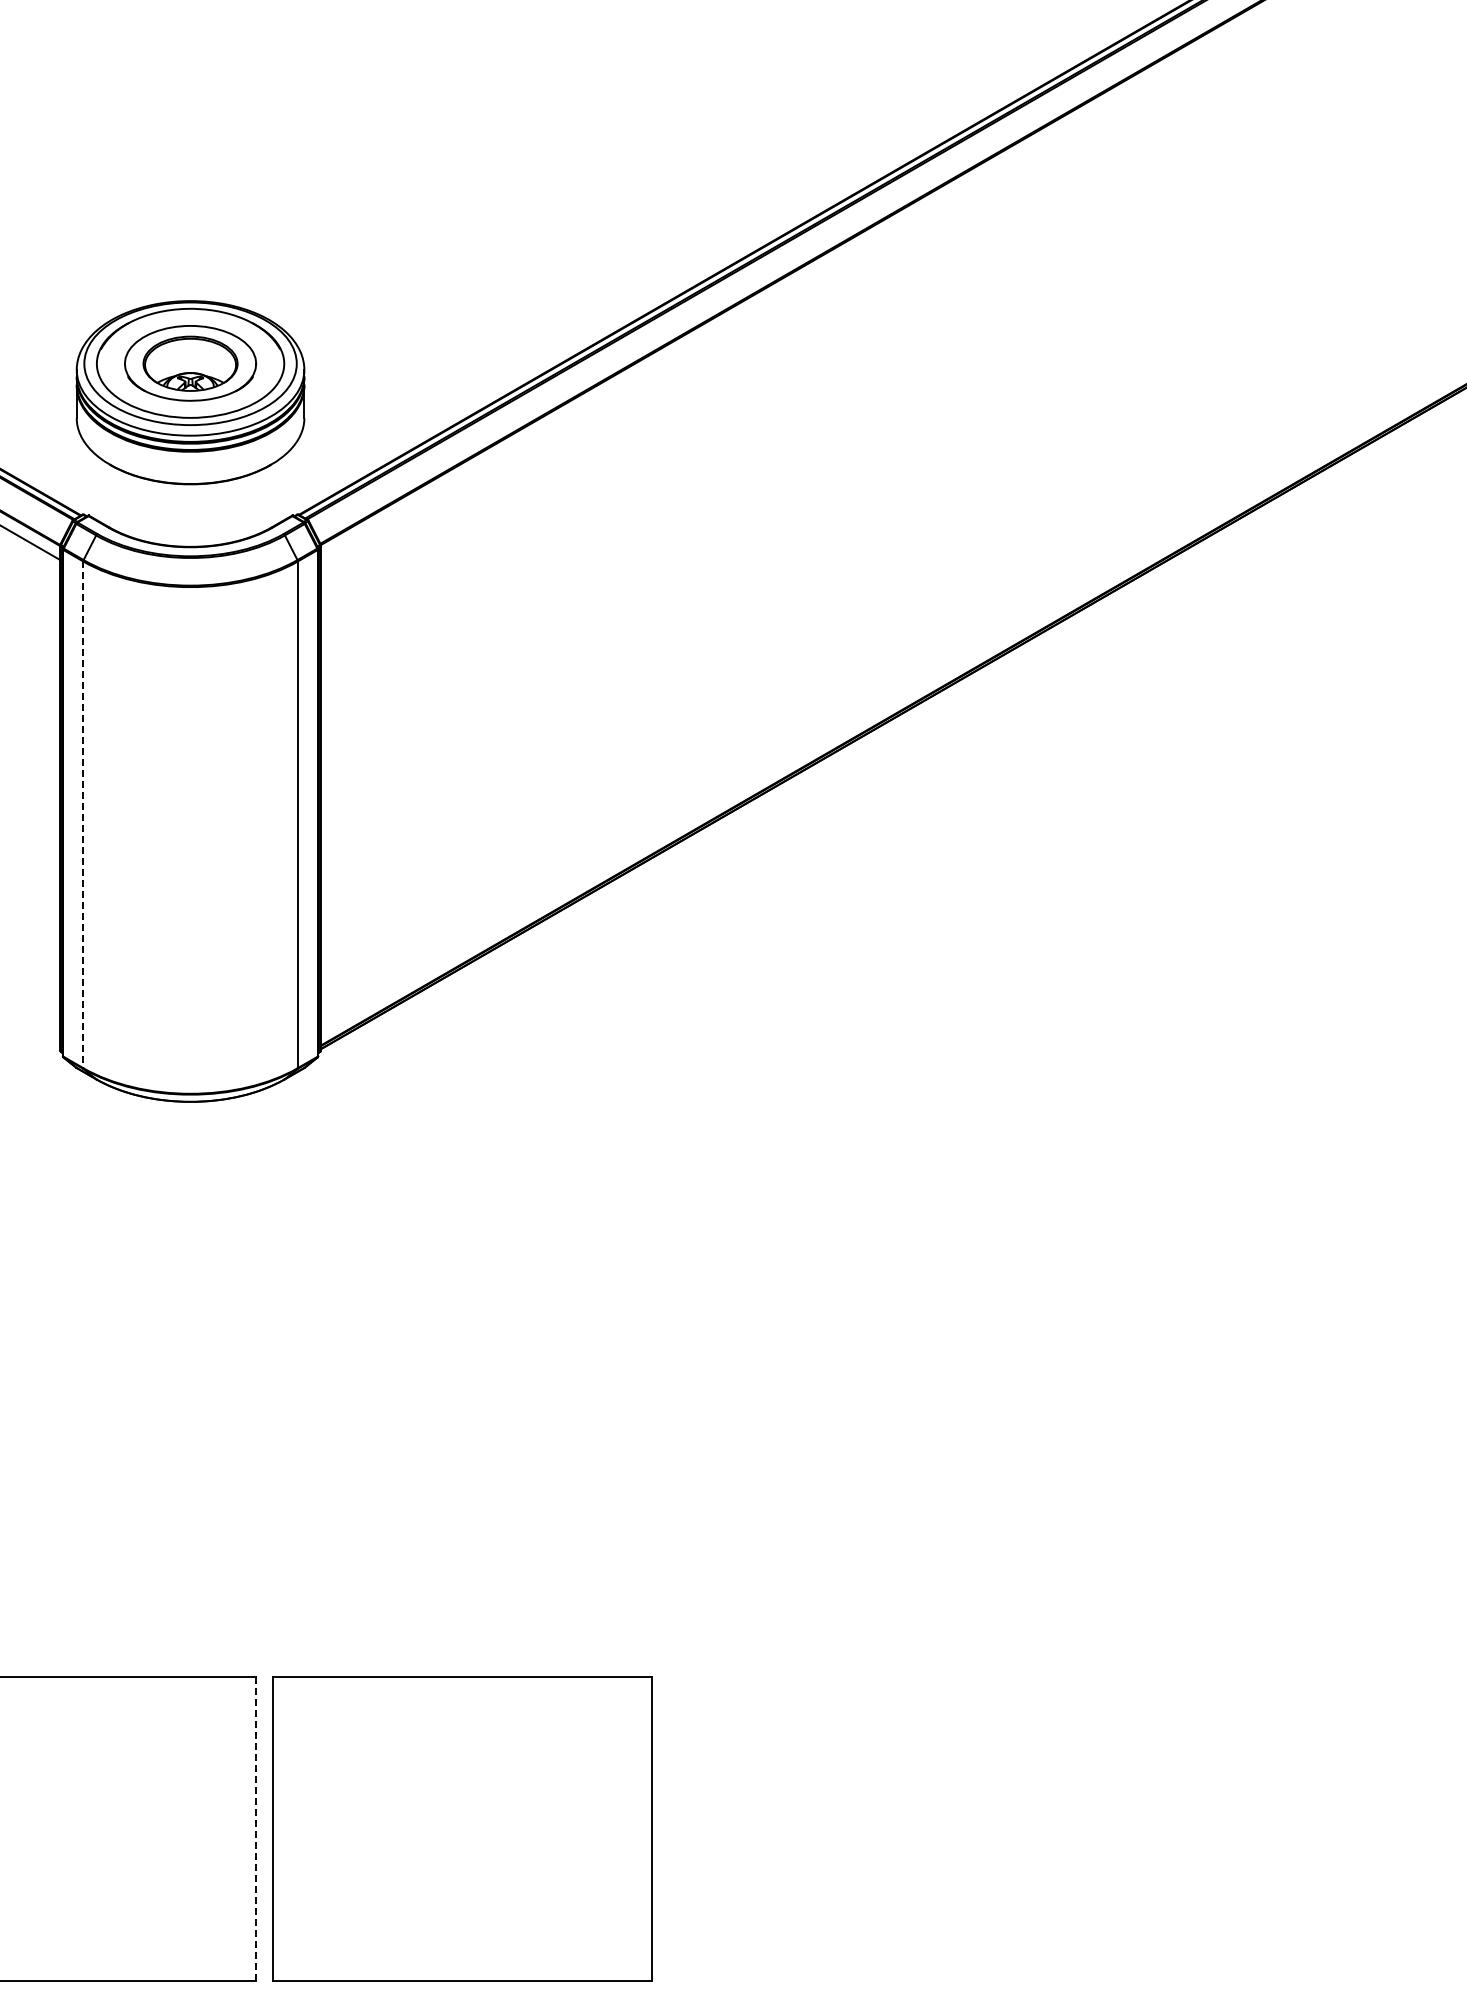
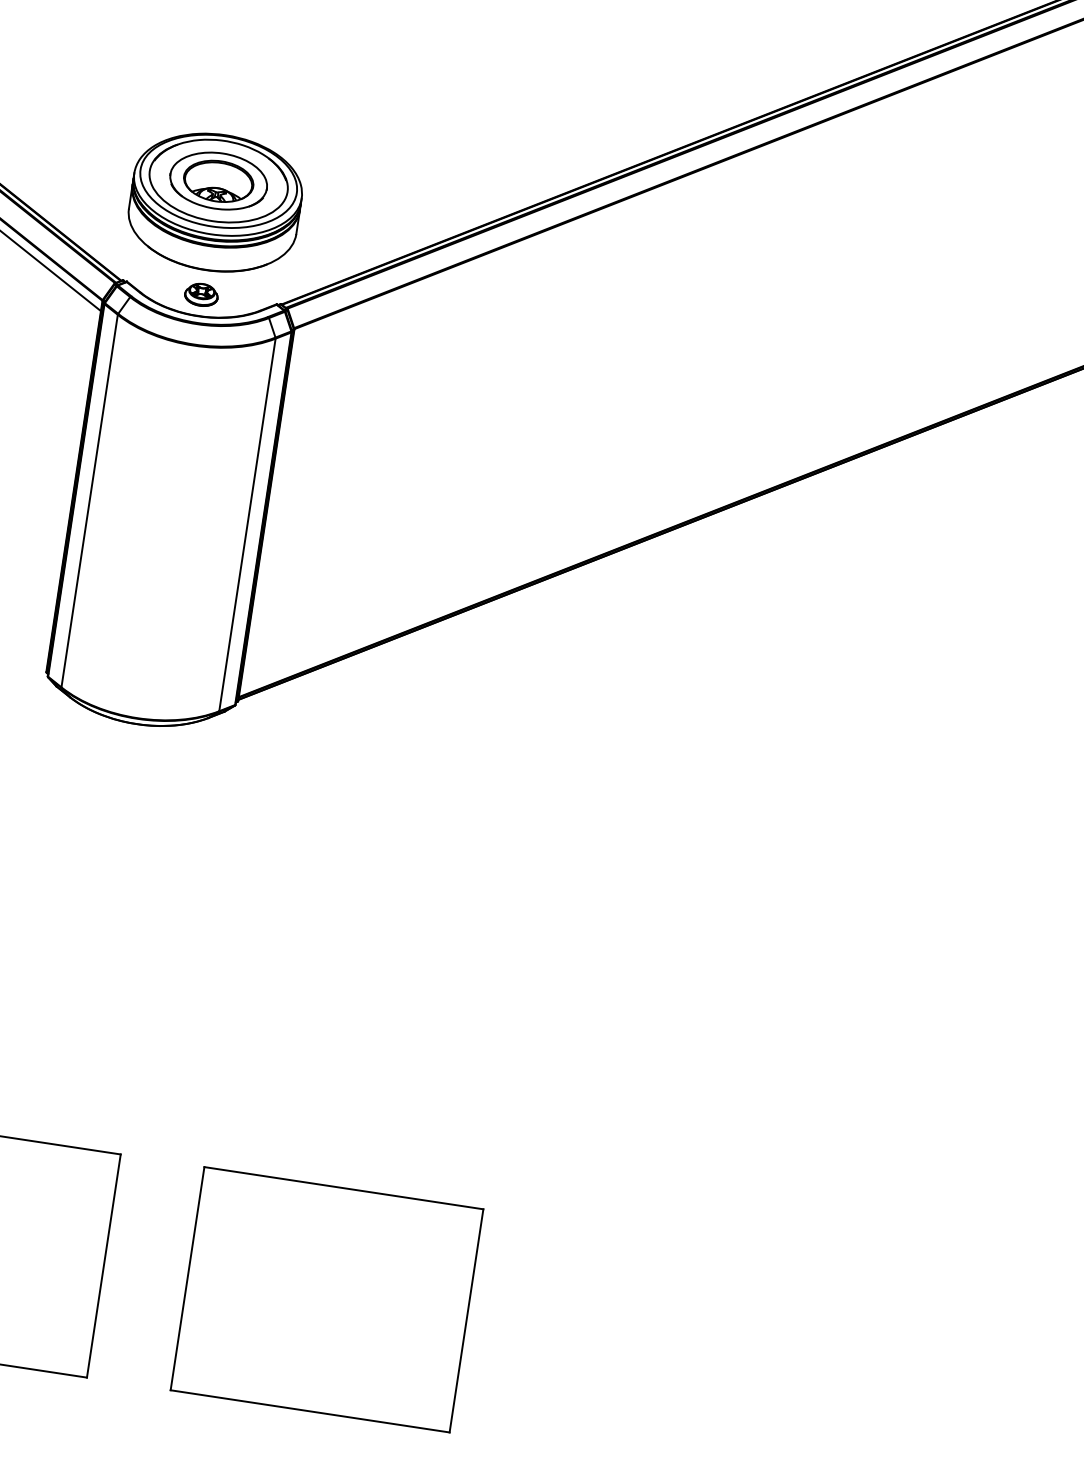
part: (190, 517) -> (201, 294), added
line: (83, 815) -> (89, 501), dashed -> solid
line: (255, 1828) -> (103, 1265), dashed -> solid
part: (462, 1828) -> (327, 1299), moved

